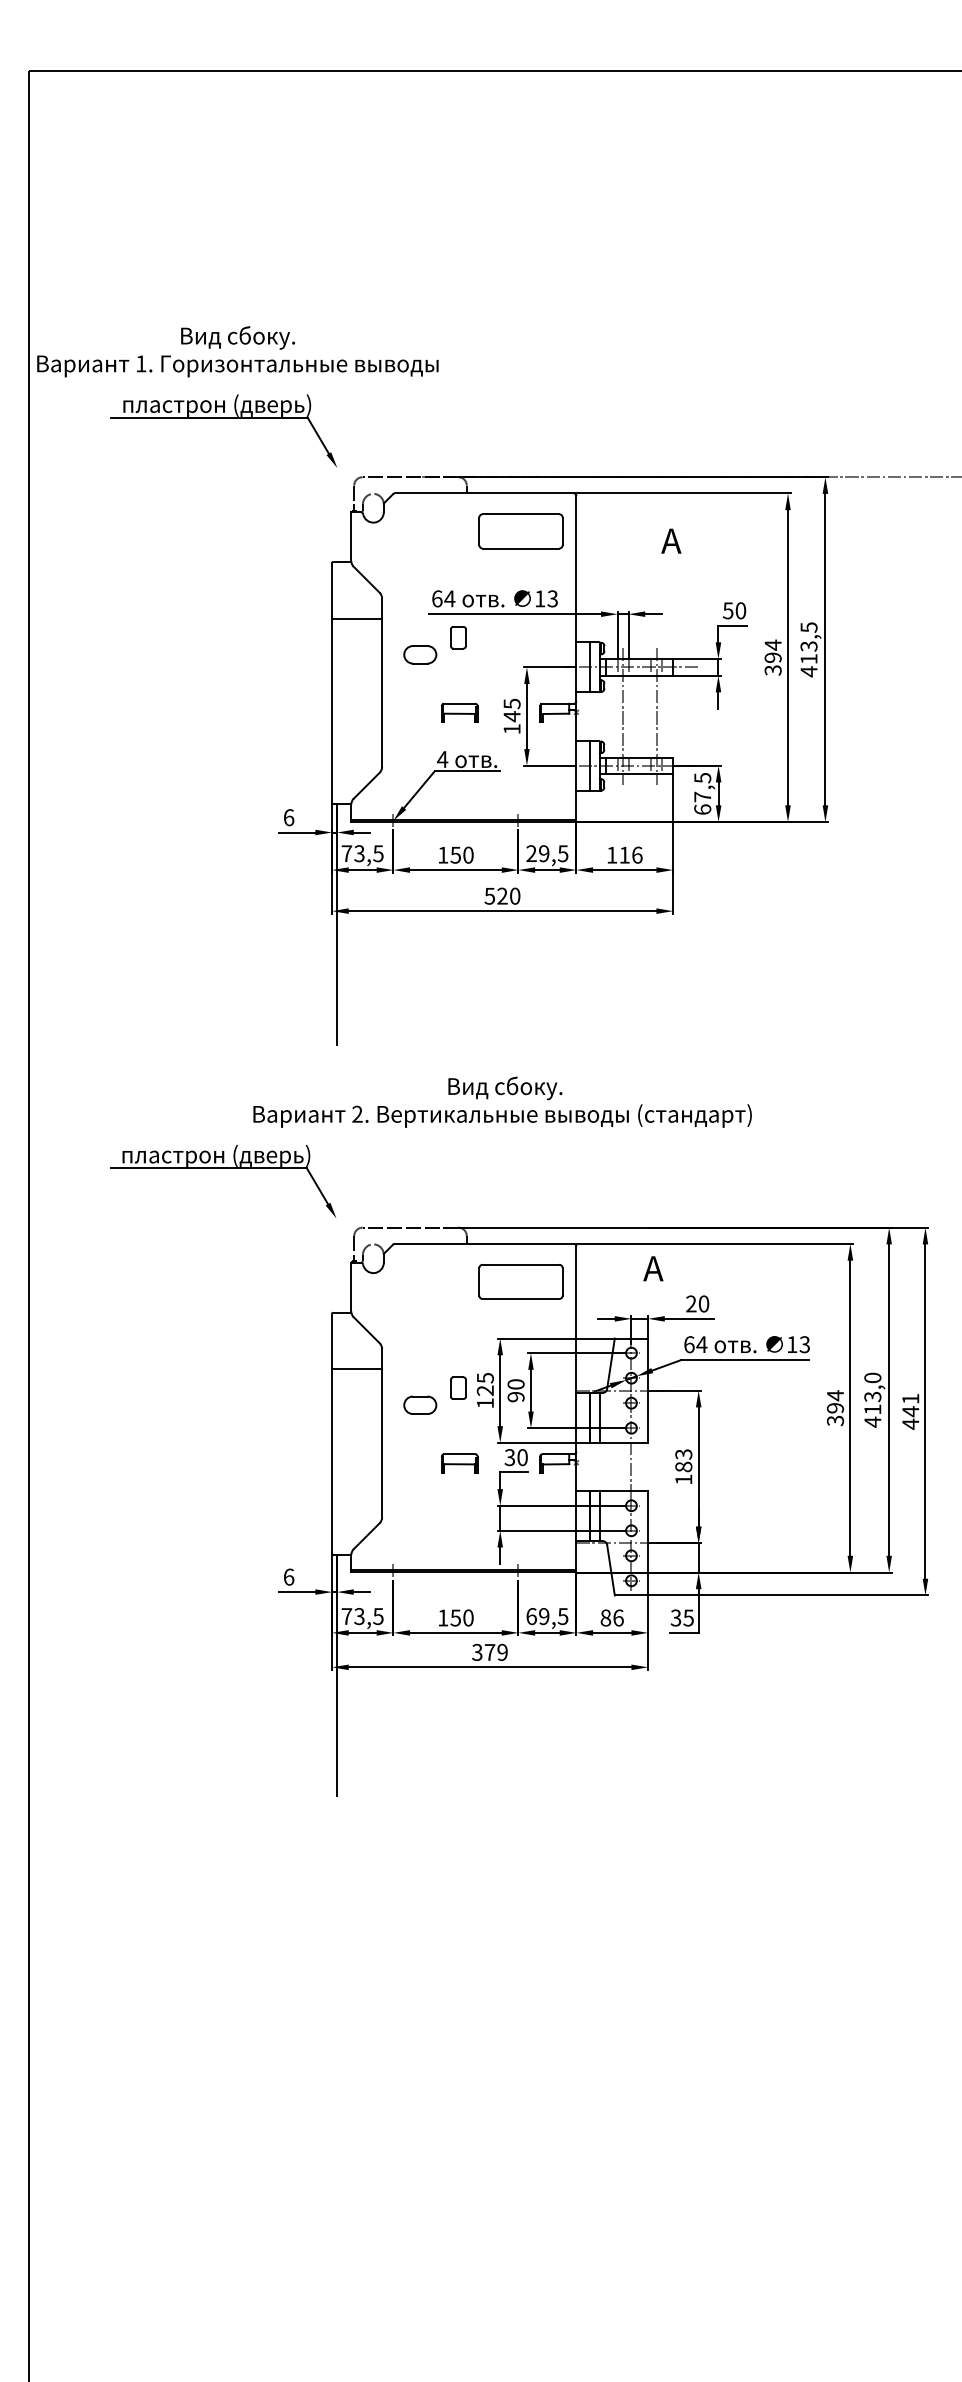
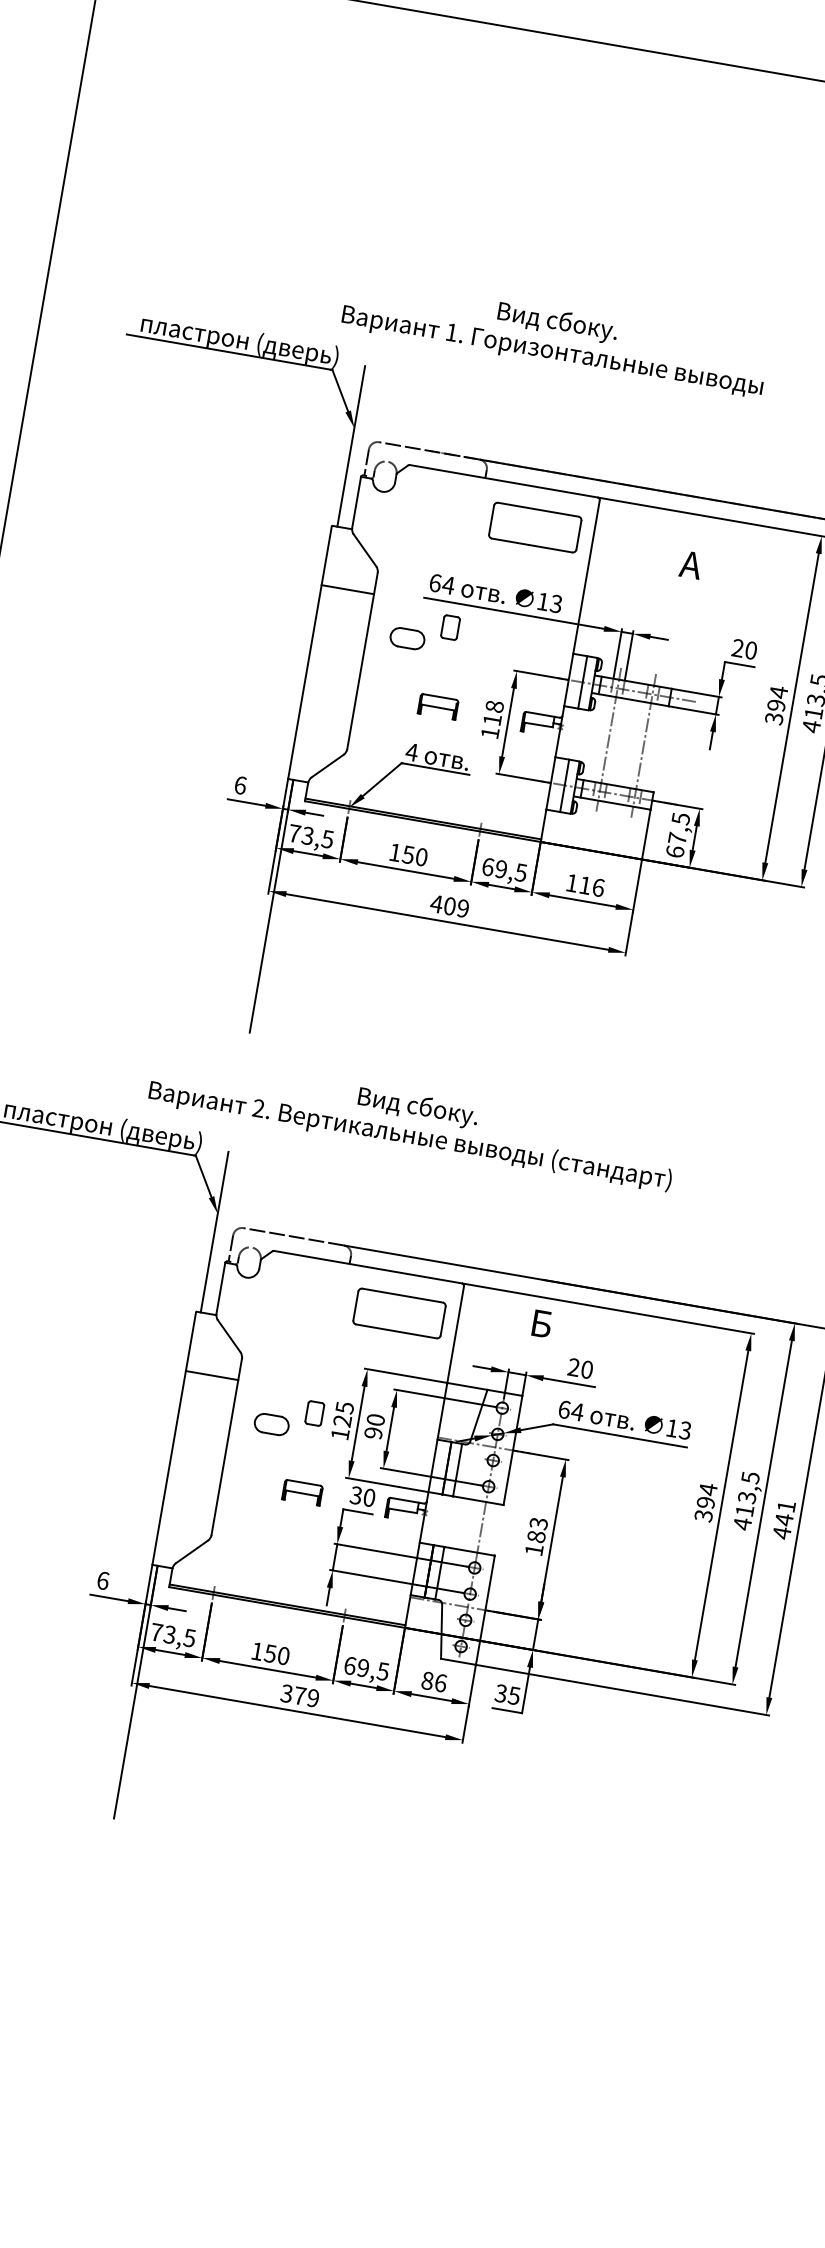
text: (237, 351) -> (554, 336), moved
line: (337, 485) -> (351, 446), added
text: (727, 610) -> (737, 647), 50 -> 20
text: (511, 710) -> (492, 713), 145 -> 118
text: (531, 853) -> (488, 866), 29,5 -> 69,5
text: (502, 895) -> (450, 905), 520 -> 409
line: (336, 1235) -> (214, 1231), added
text: (653, 1268) -> (540, 1323), А -> Б
text: (872, 1377) -> (750, 1477), 413,0 -> 413,5

